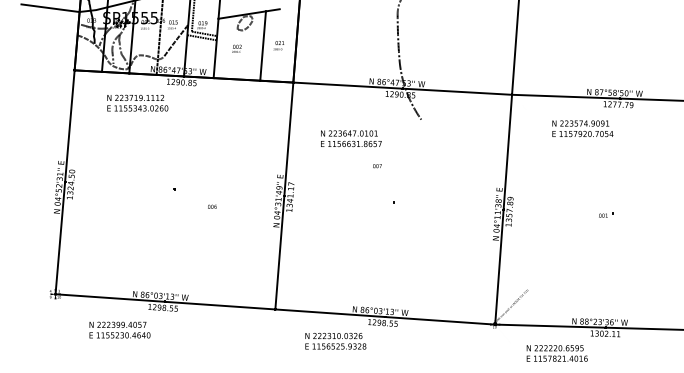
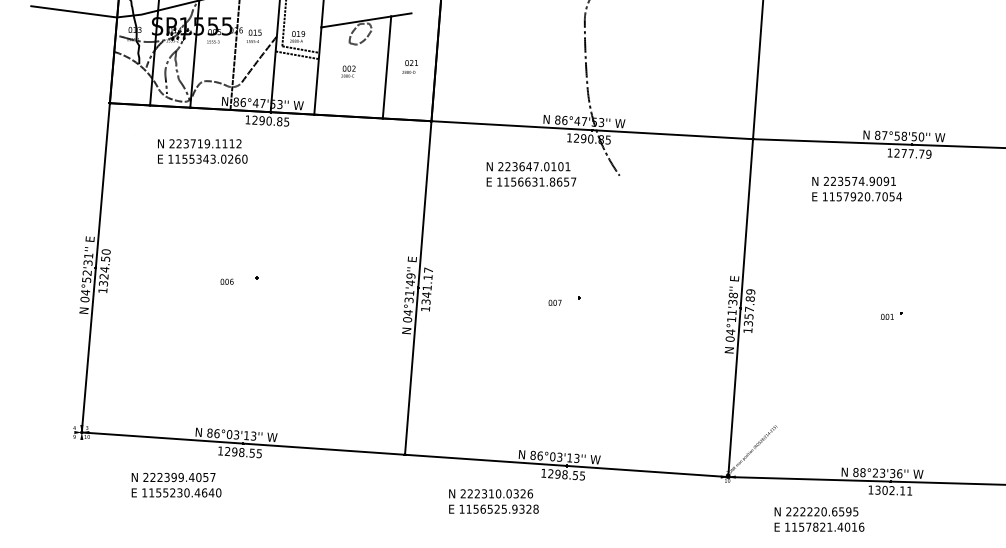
text: (351, 138) -> (531, 174), moved
text: (377, 166) -> (555, 303), moved
text: (212, 206) -> (227, 281), moved

